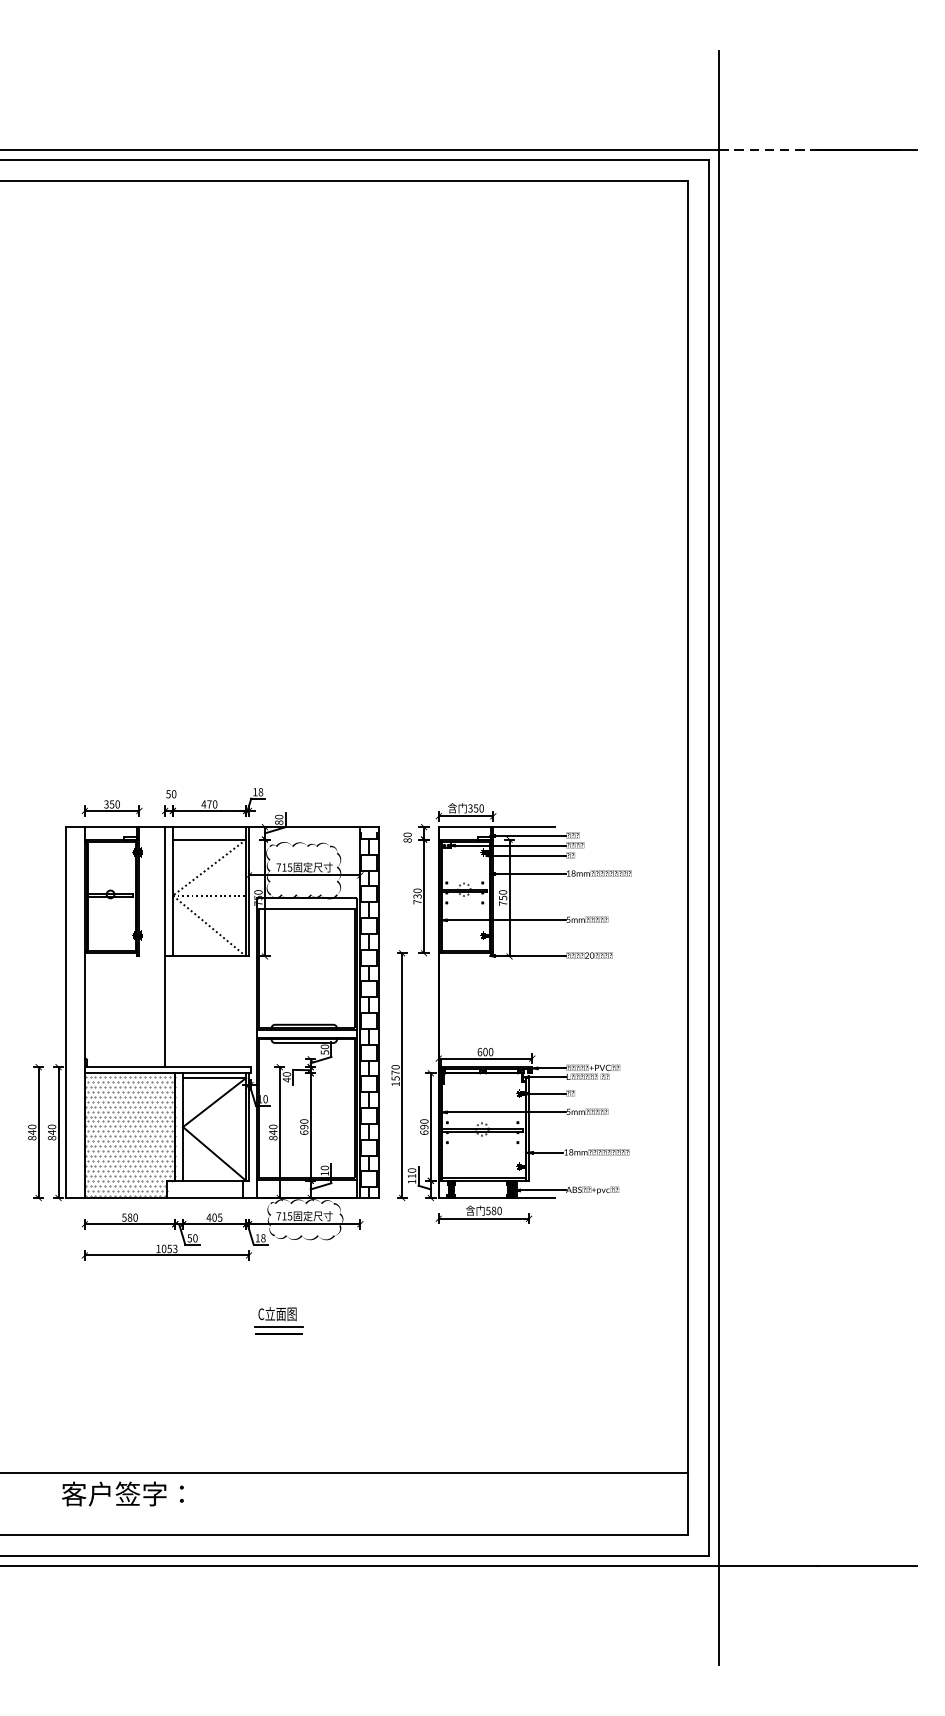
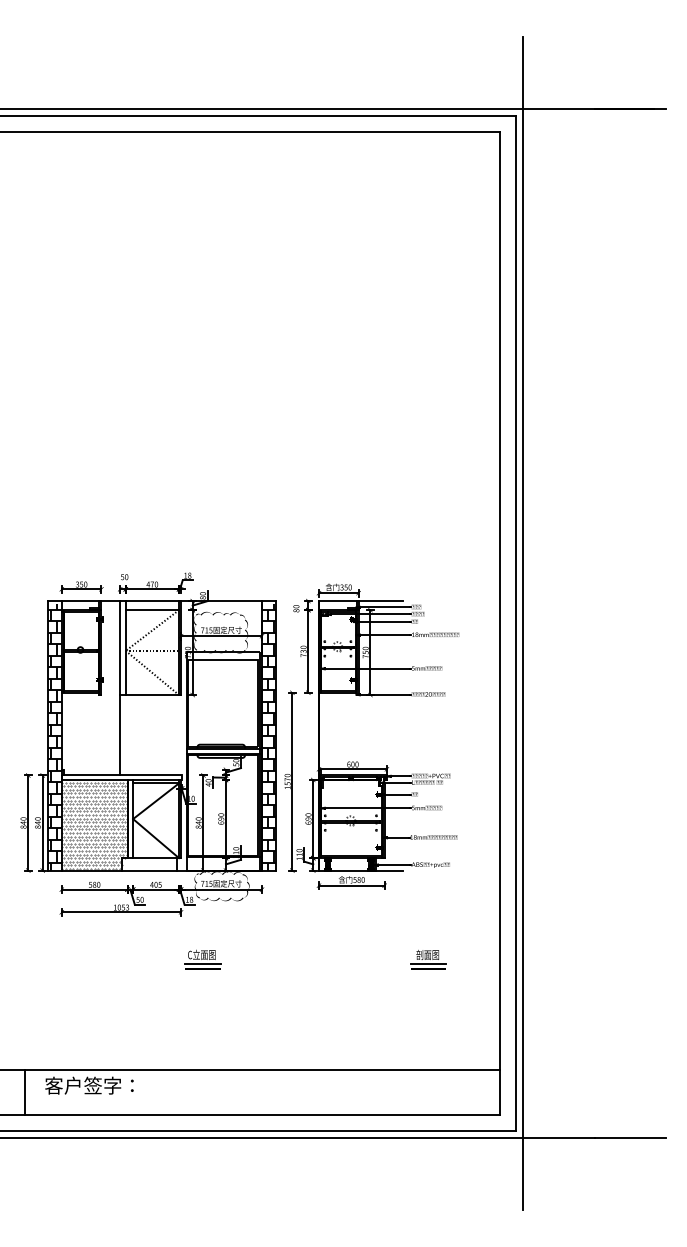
line: (768, 150) -> (558, 109), dashed -> solid
hatch: (74, 1014) -> (54, 737), added
part: (589, 1320) -> (428, 959), added
line: (34, 1503) -> (25, 1092), added

